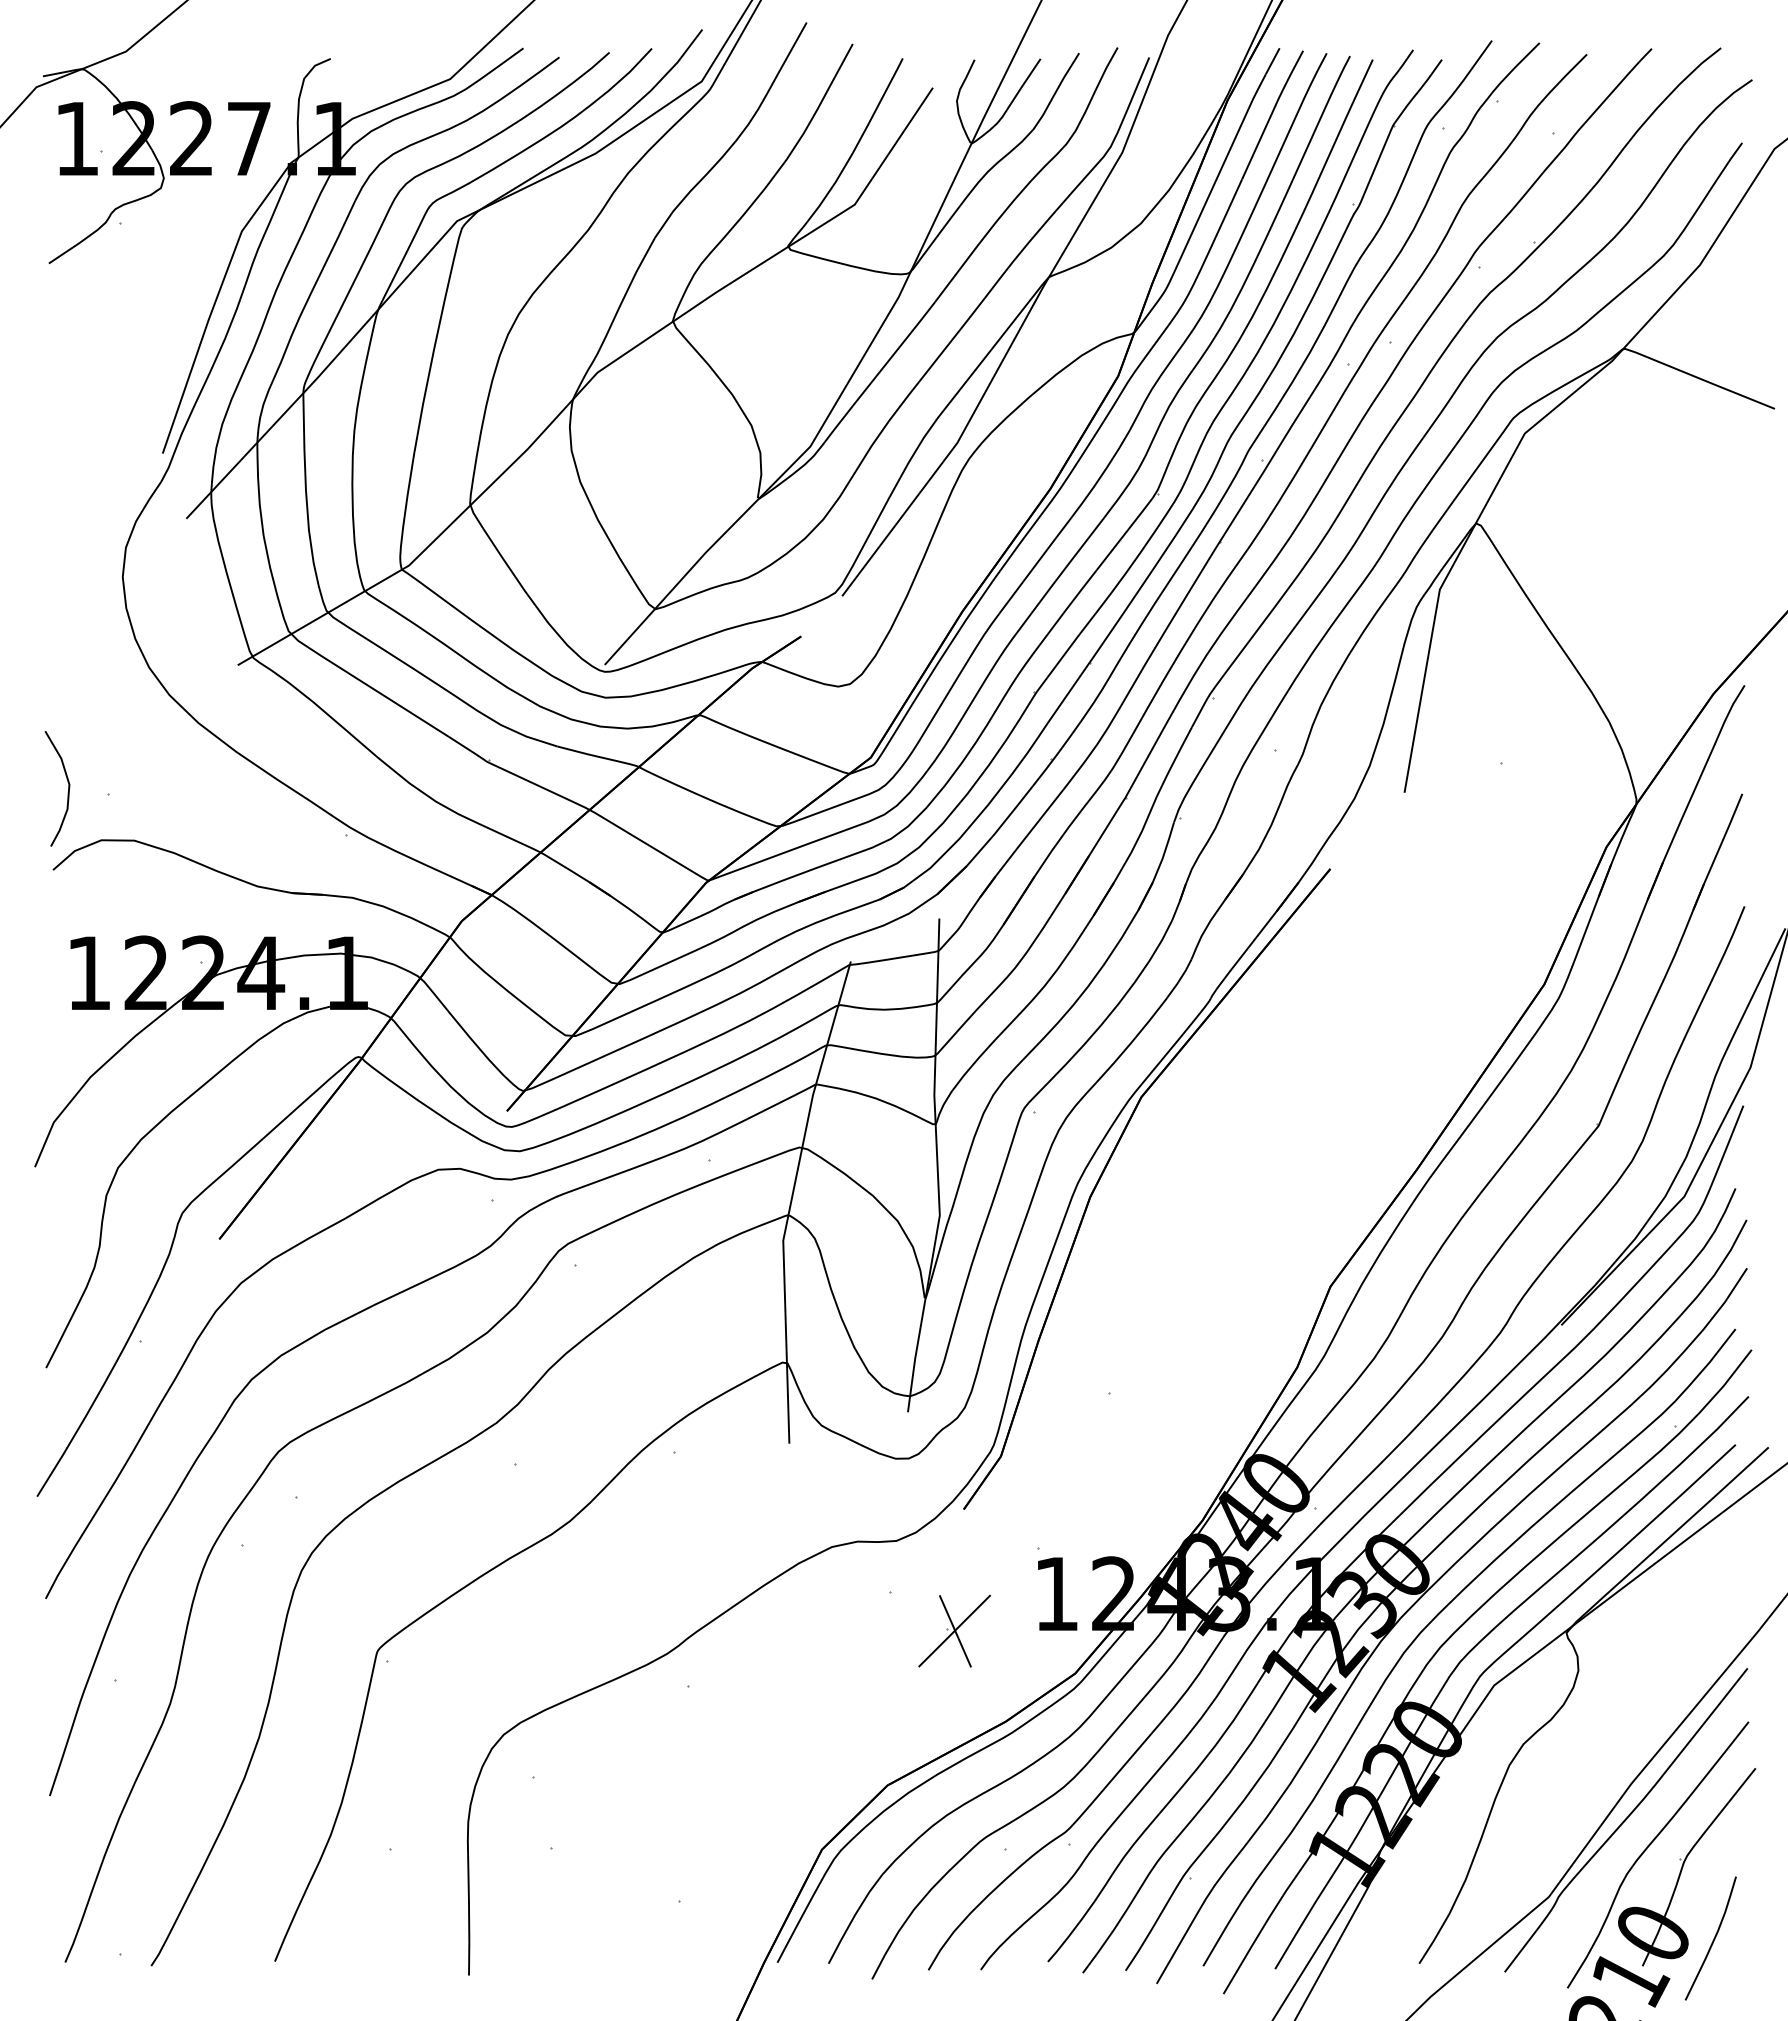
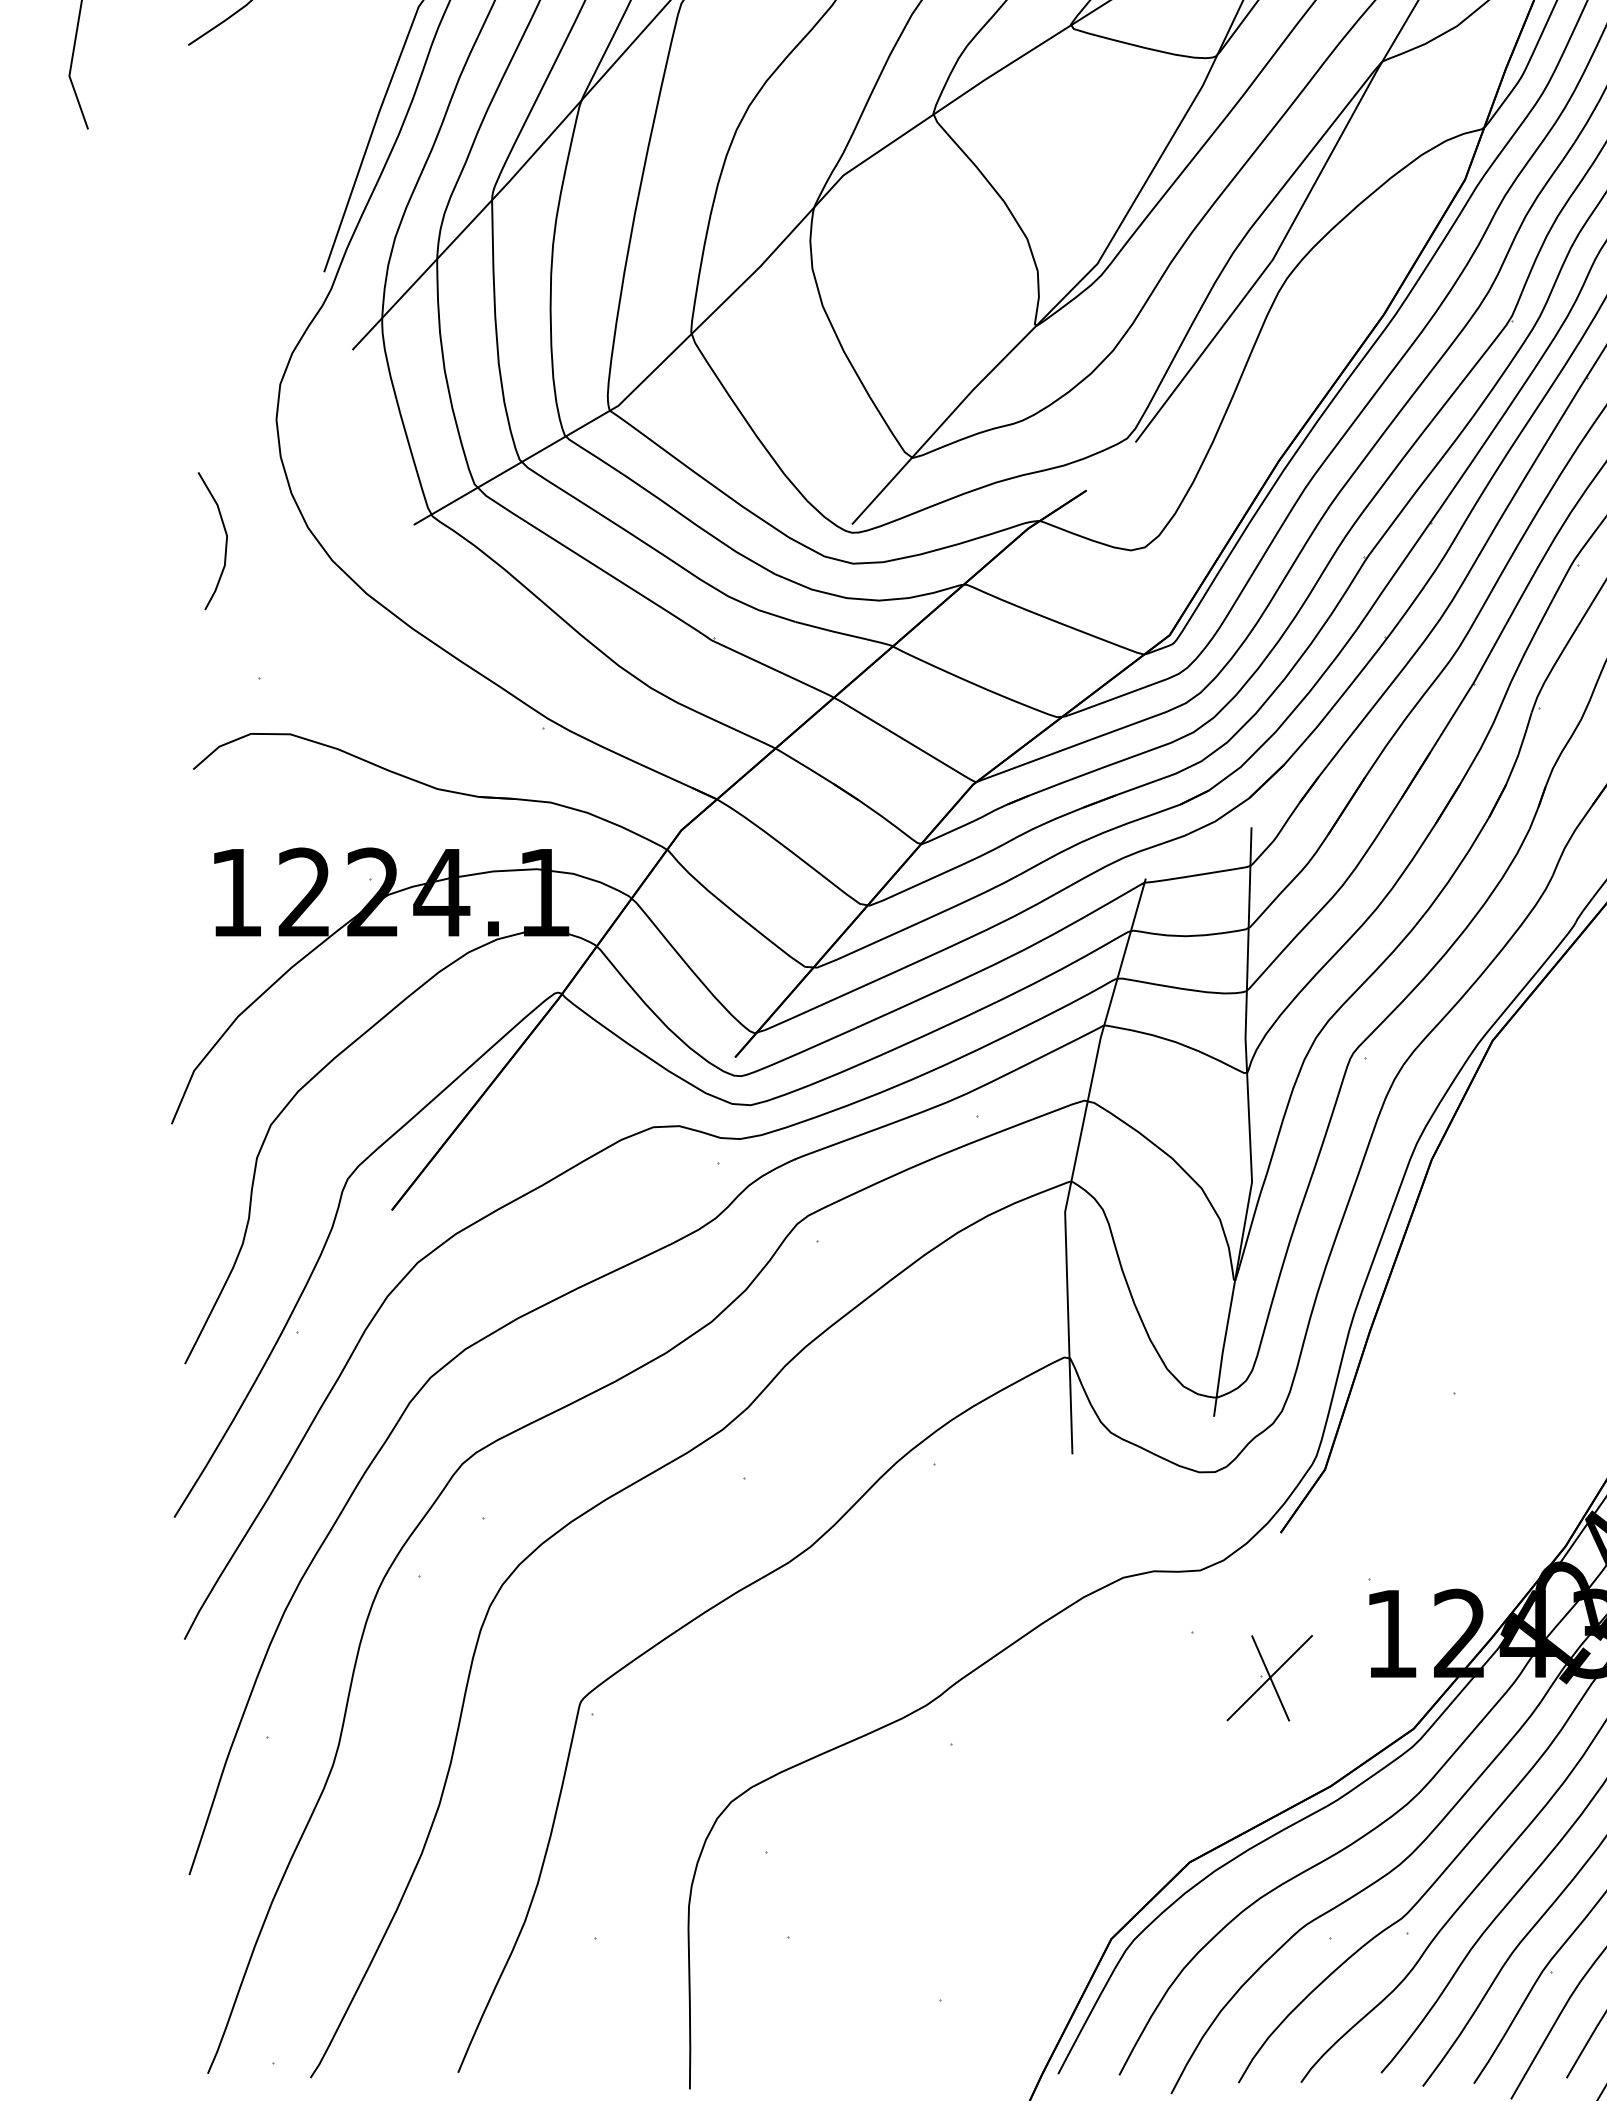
curve: (67, 792) -> (224, 545), moved

